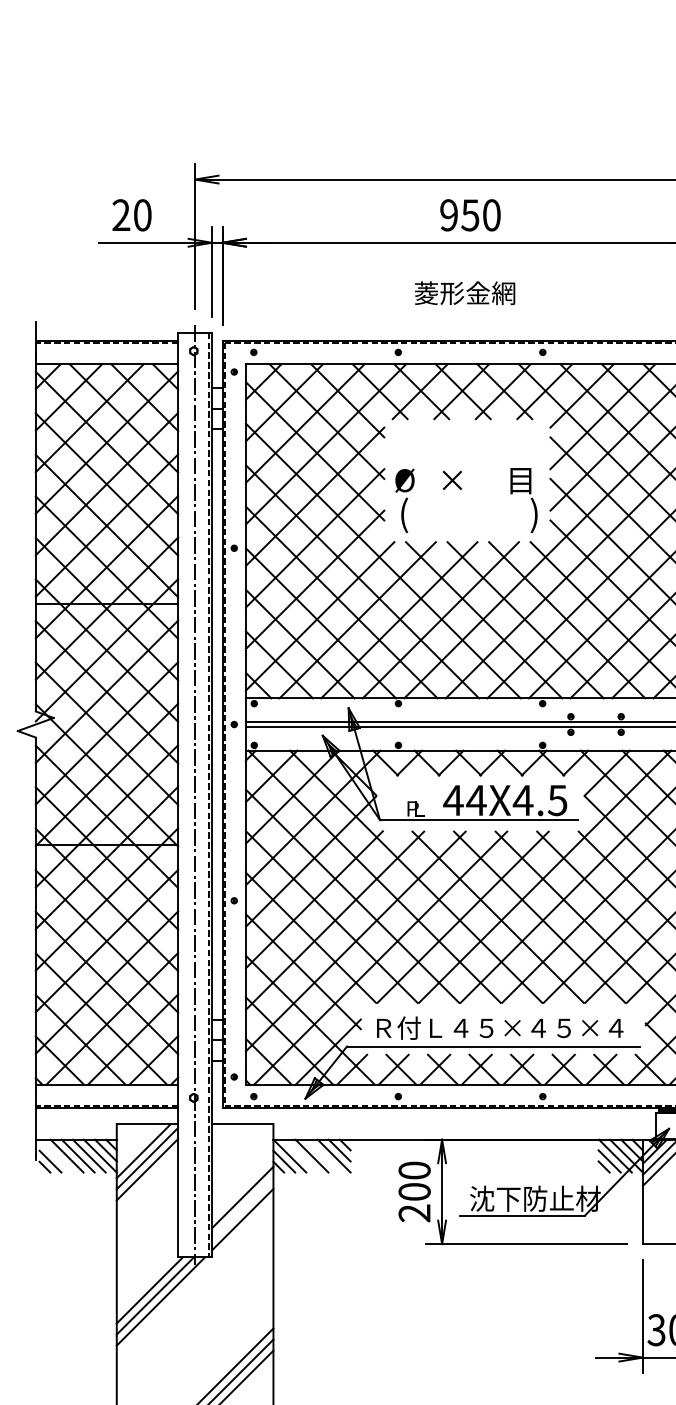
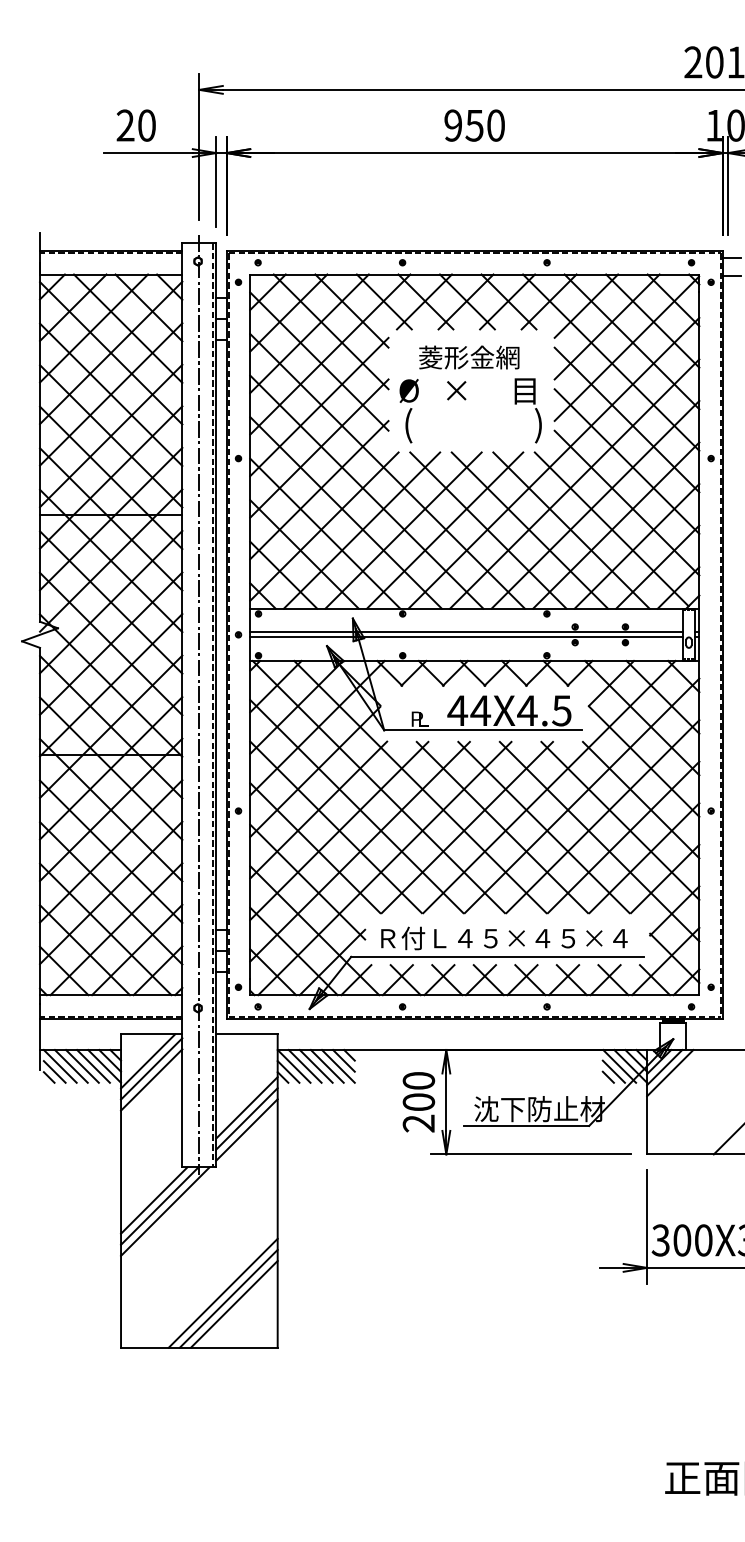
text: (465, 293) -> (469, 357), moved
line: (55, 1155) -> (59, 1065), added
line: (300, 1155) -> (304, 1065), added
line: (322, 1155) -> (326, 1065), added
line: (242, 1208) -> (246, 1118), added

